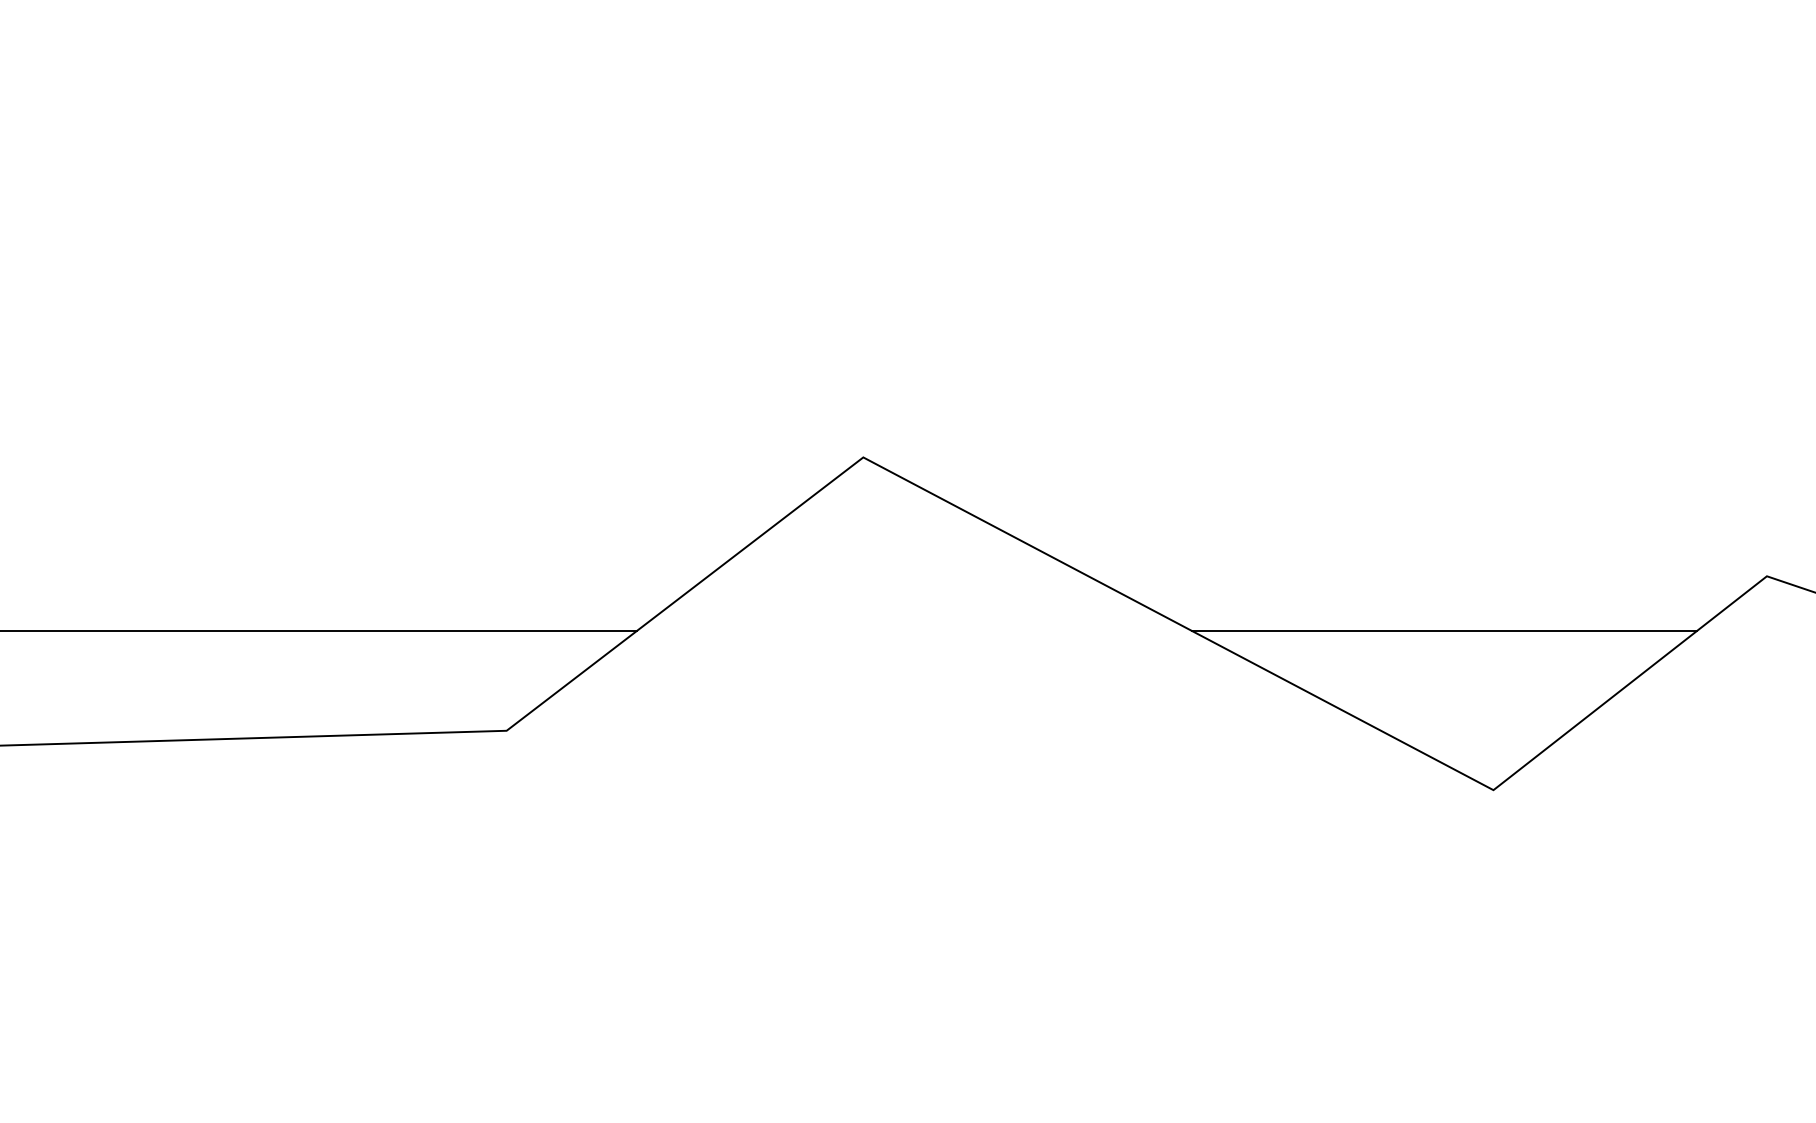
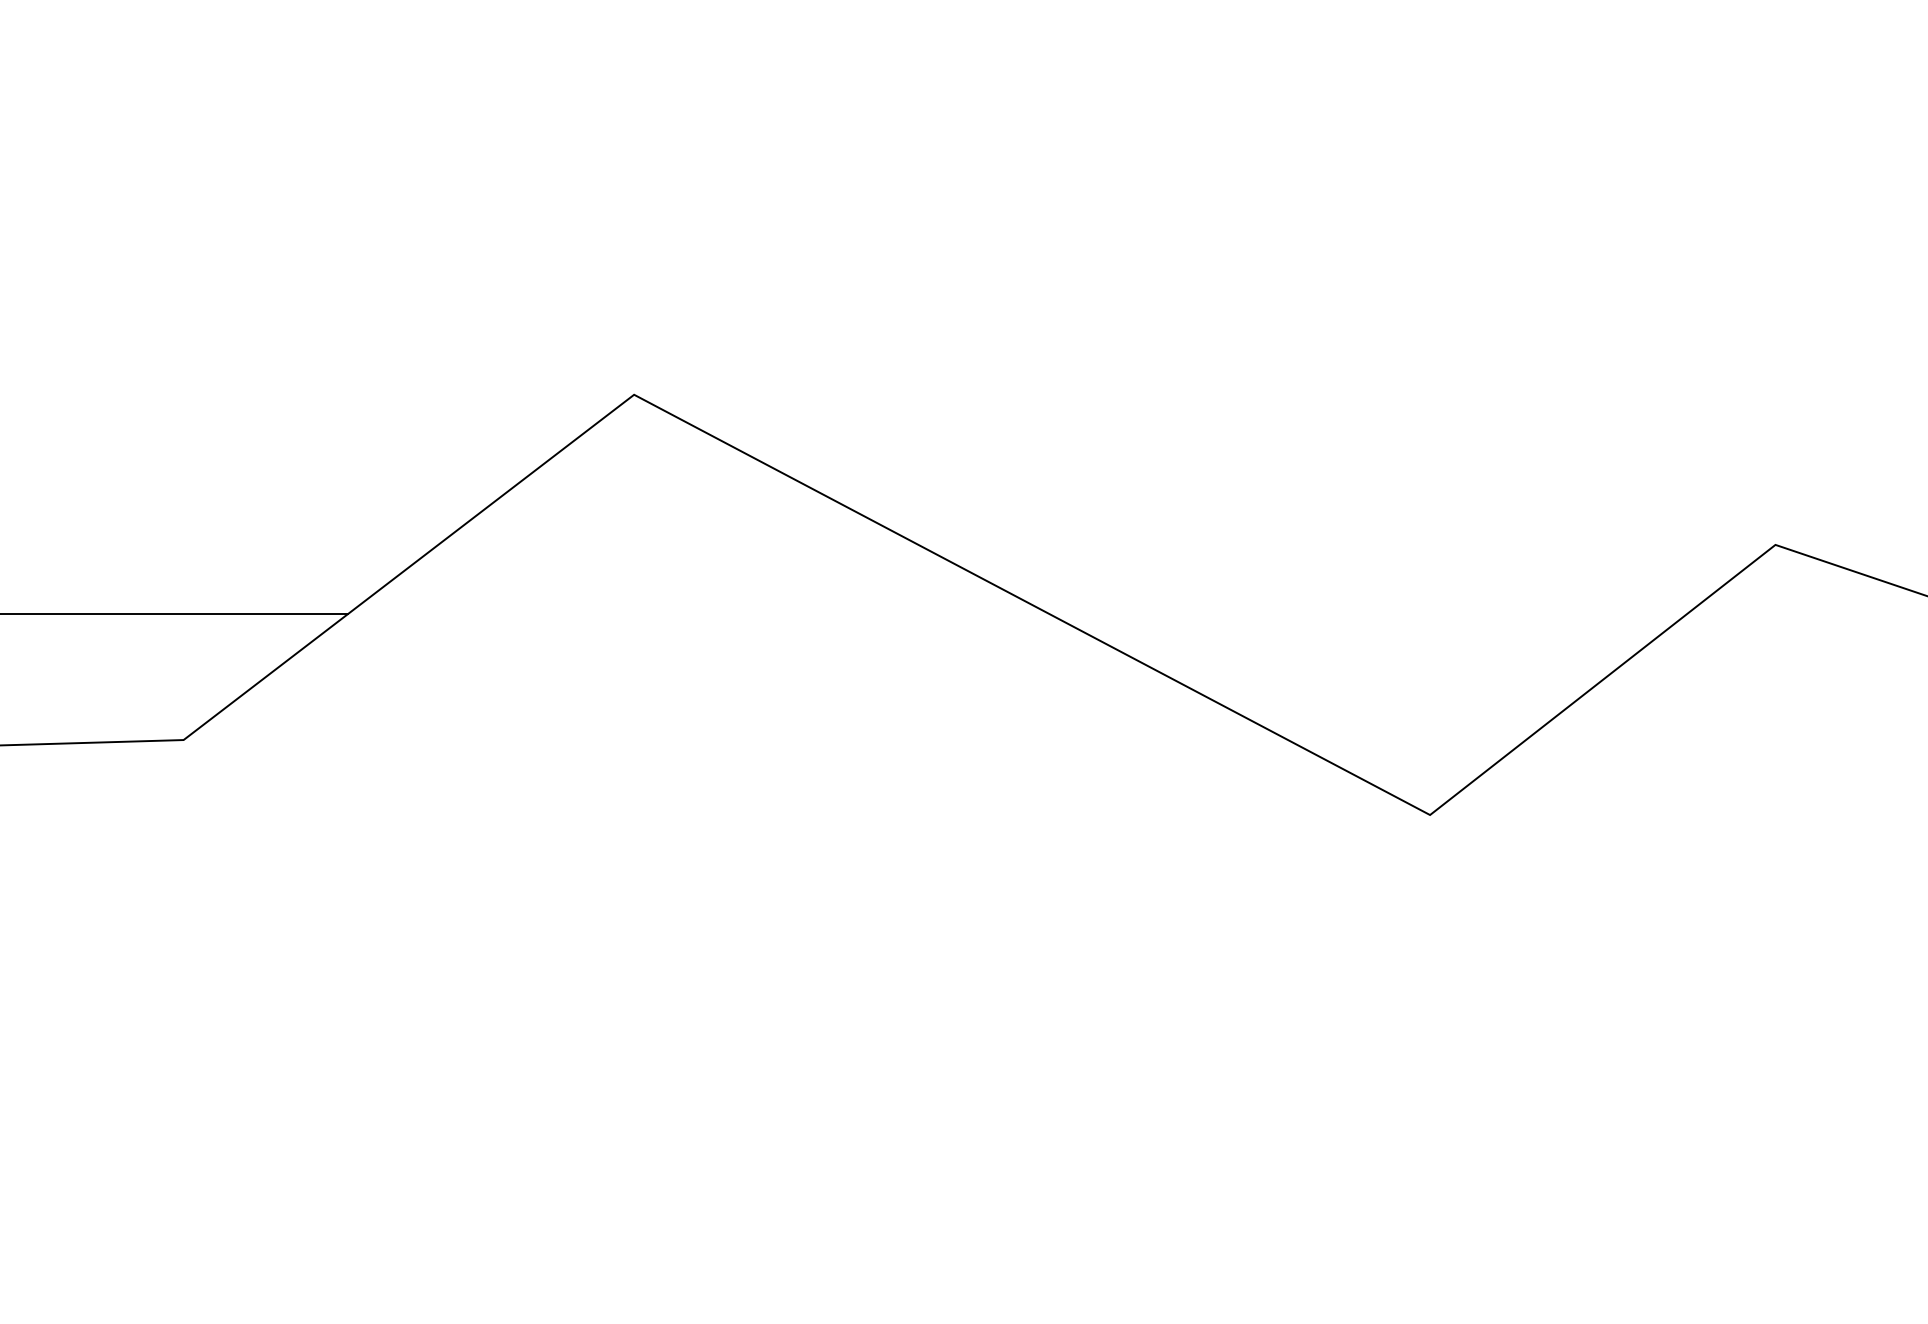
line: (1444, 630) -> (1368, 613), removed

